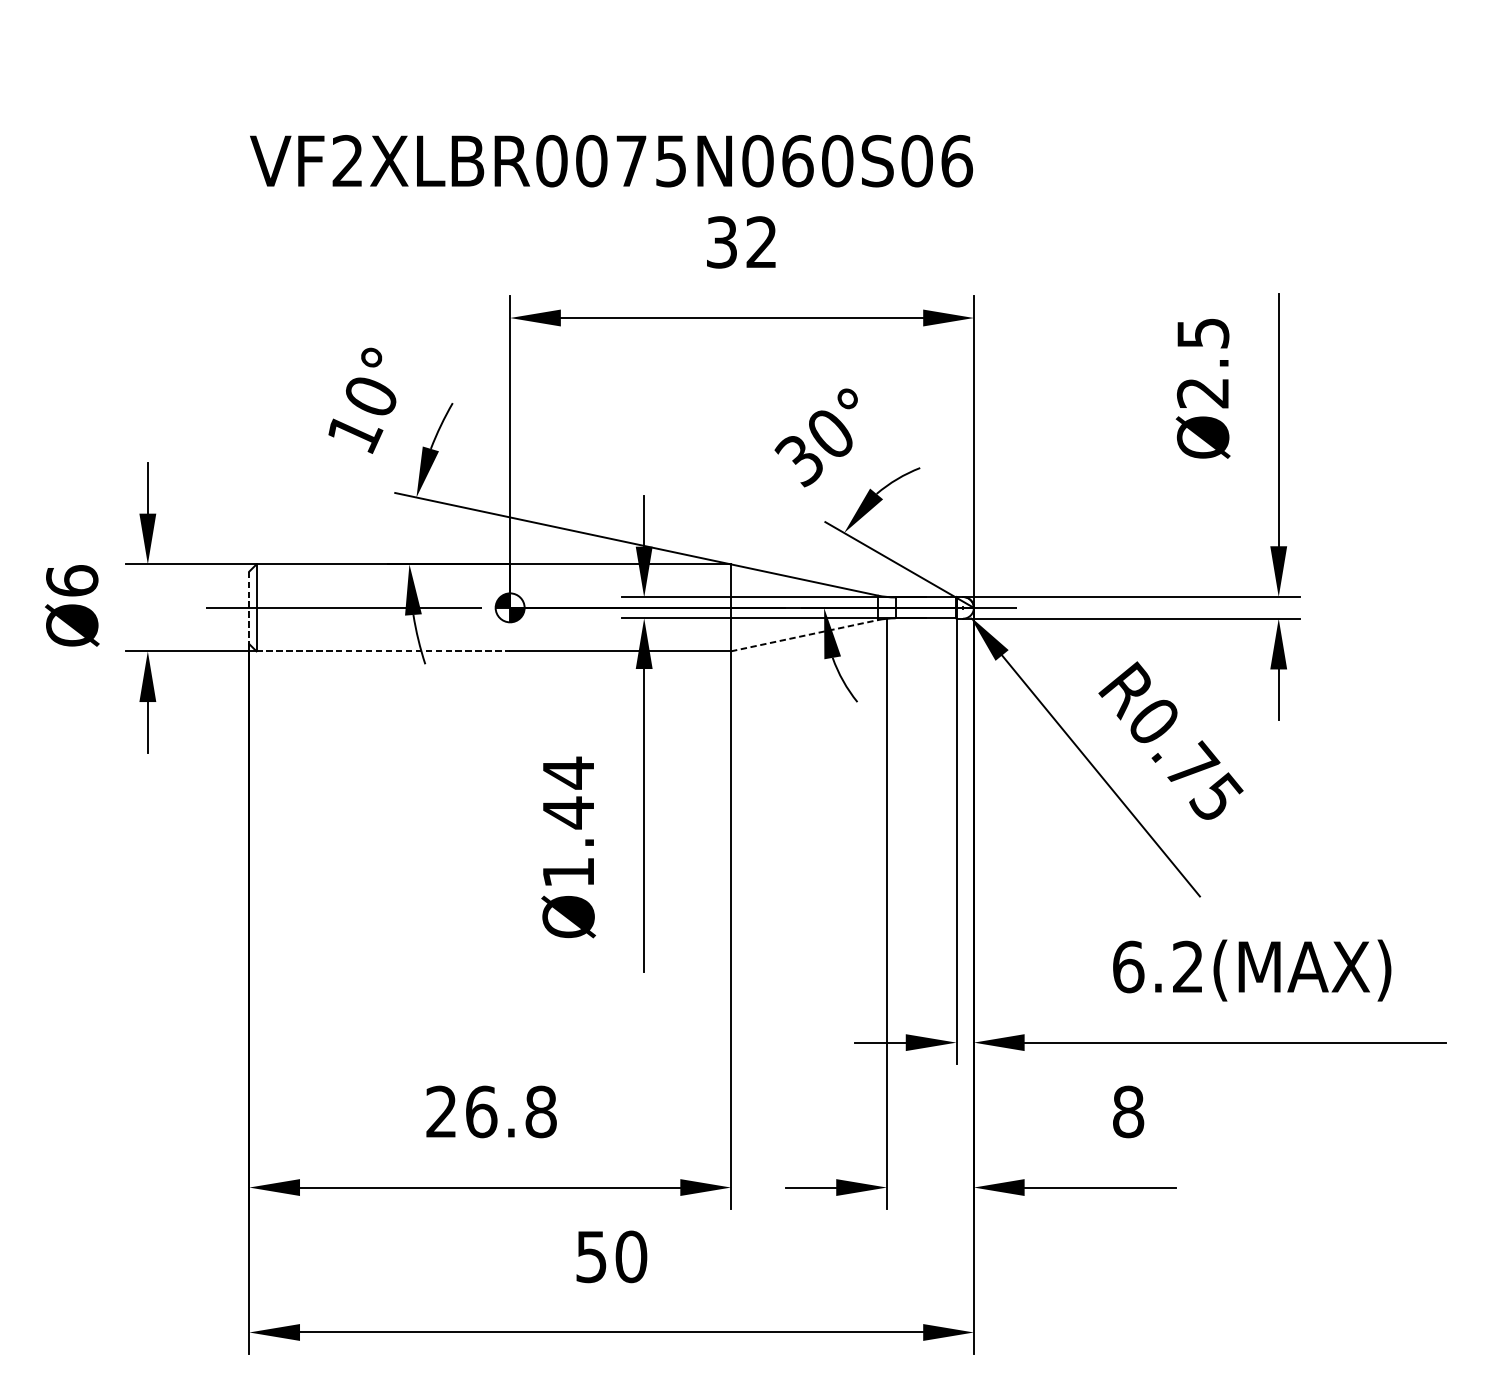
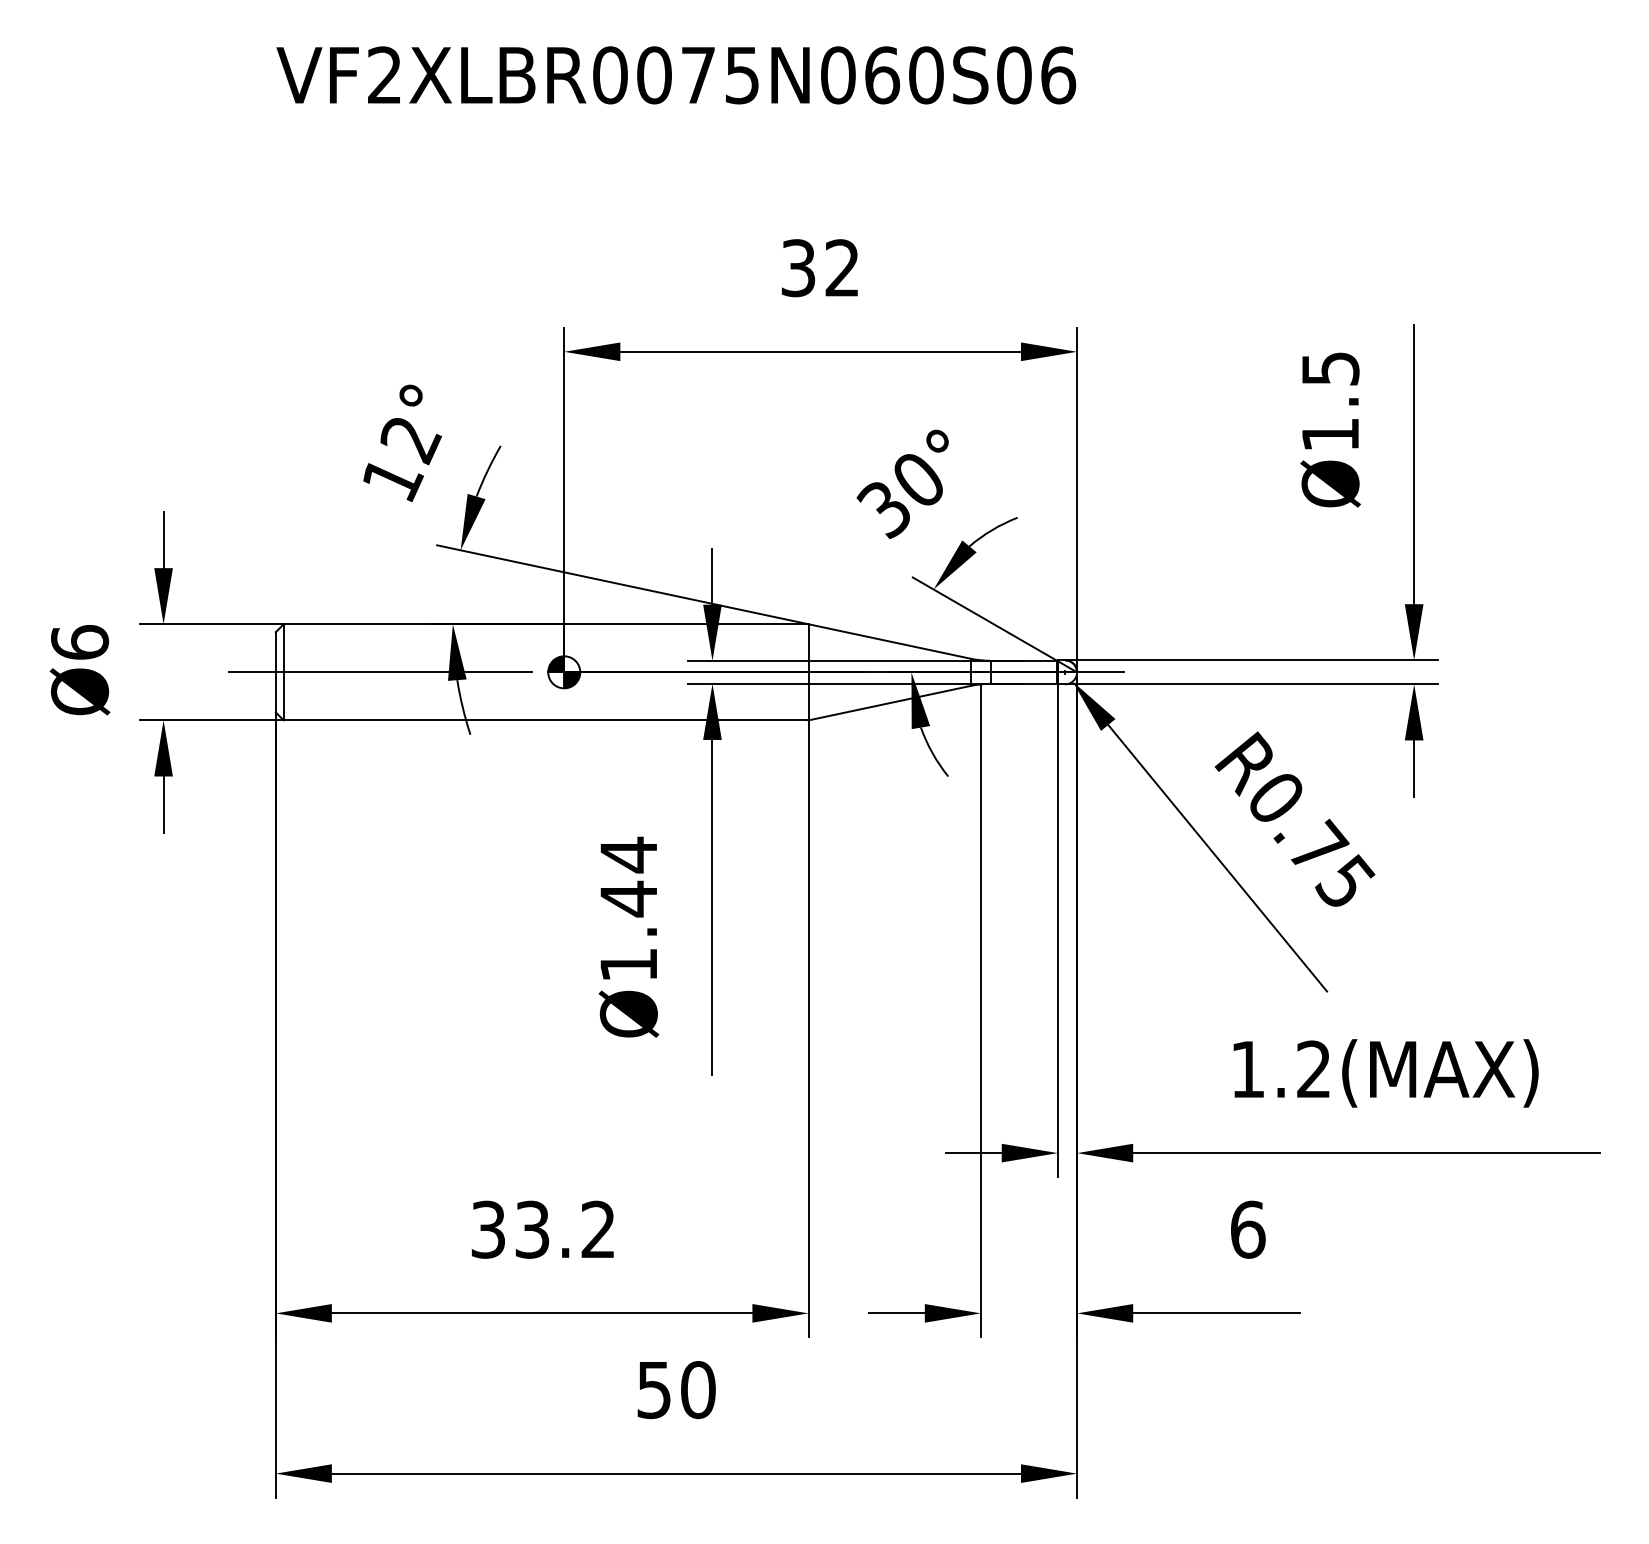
text: (611, 161) -> (676, 75), moved
text: (1202, 393) -> (1329, 435), Ø2.5 -> Ø1.5
text: (371, 399) -> (410, 441), 10° -> 12°
line: (249, 608) -> (275, 672), dashed -> solid
line: (804, 636) -> (889, 703), dashed -> solid
line: (383, 651) -> (424, 720), dashed -> solid
text: (1128, 967) -> (1248, 1069), 6.2(MAX) -> 1.2(MAX)
text: (491, 1111) -> (543, 1229), 26.8 -> 33.2
text: (1128, 1111) -> (1247, 1229), 8 -> 6

